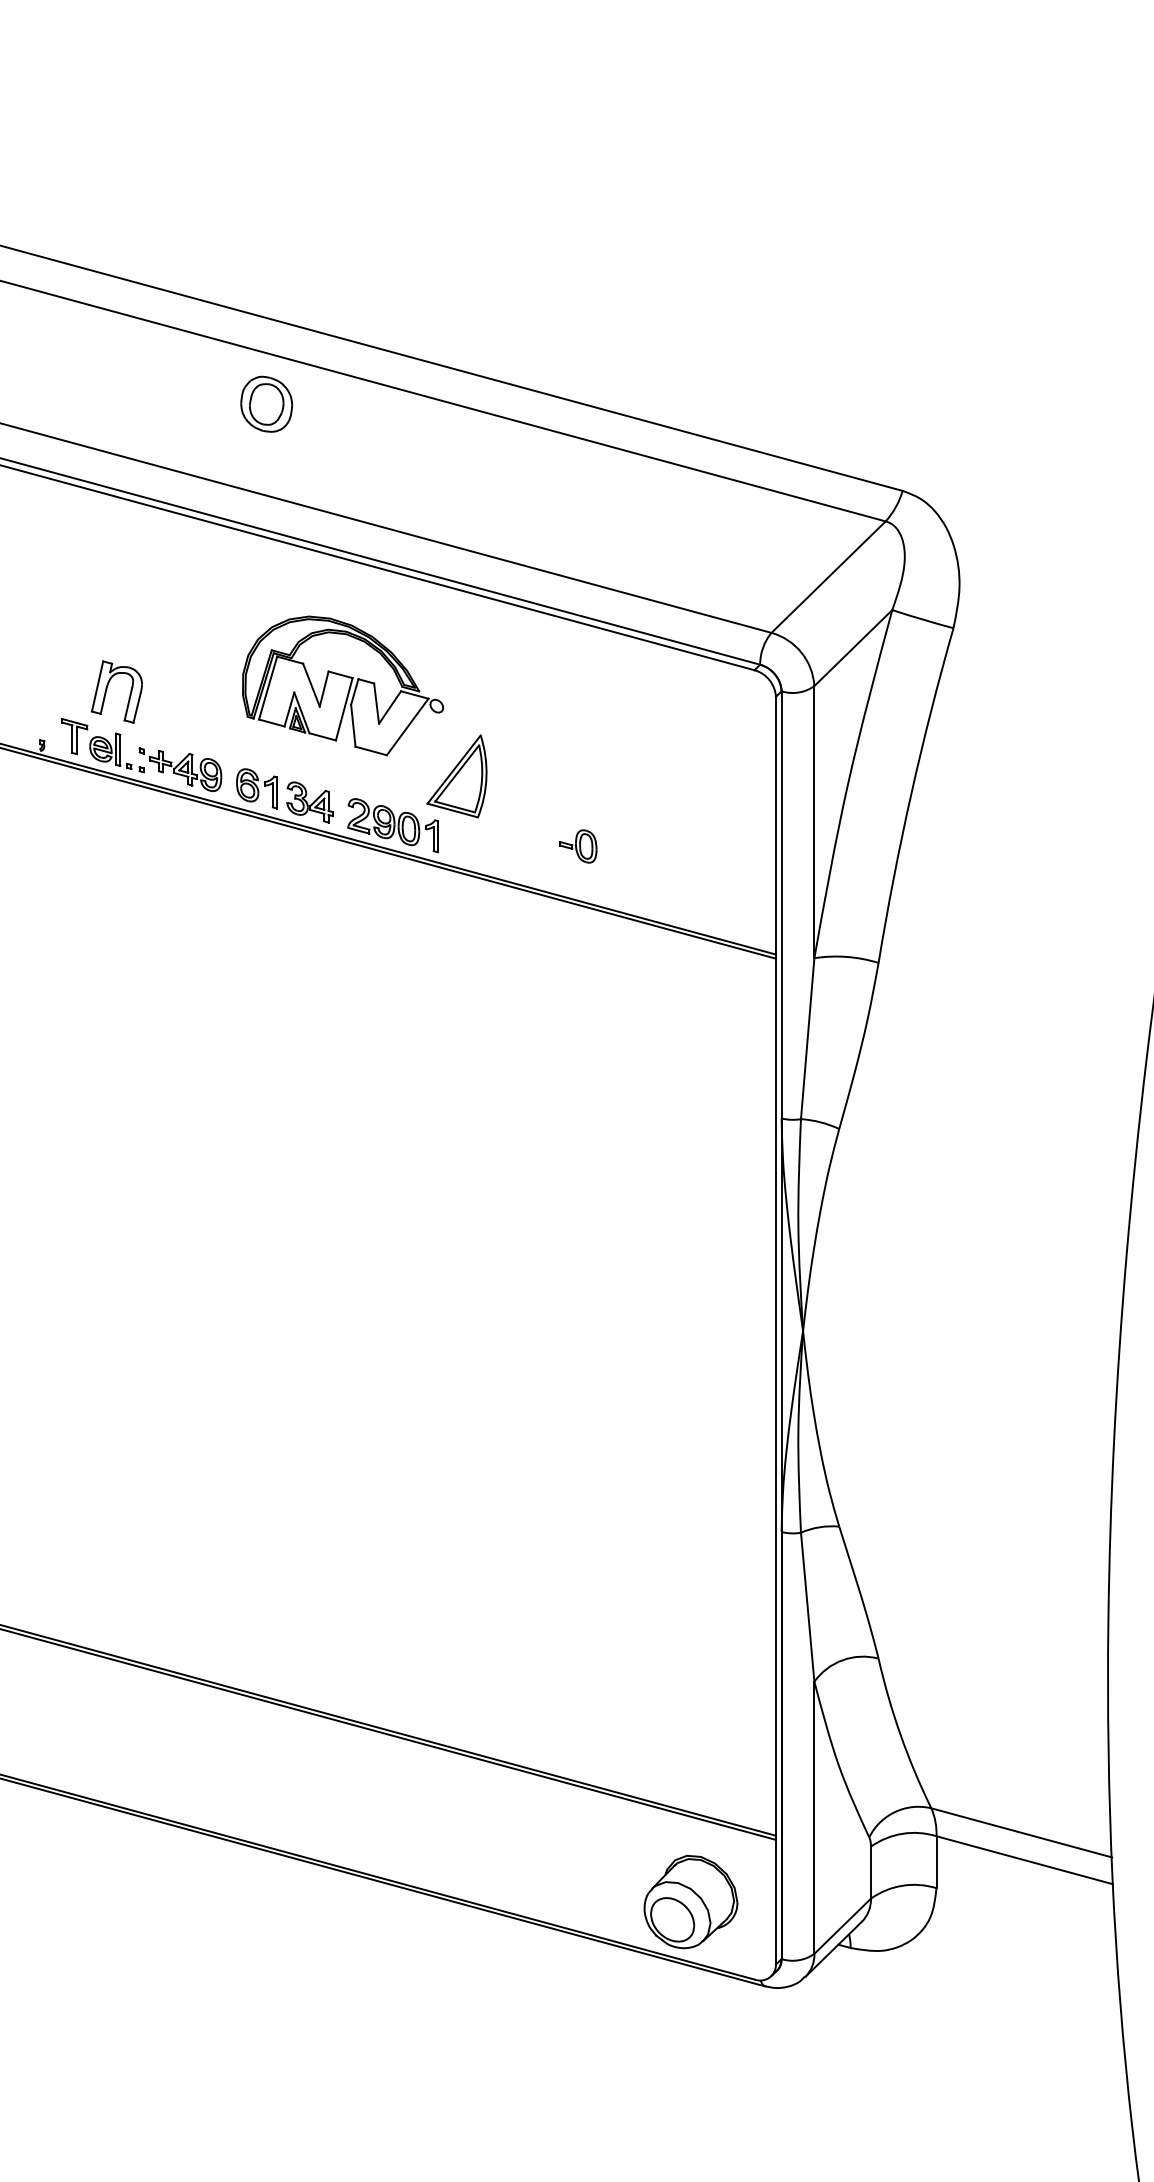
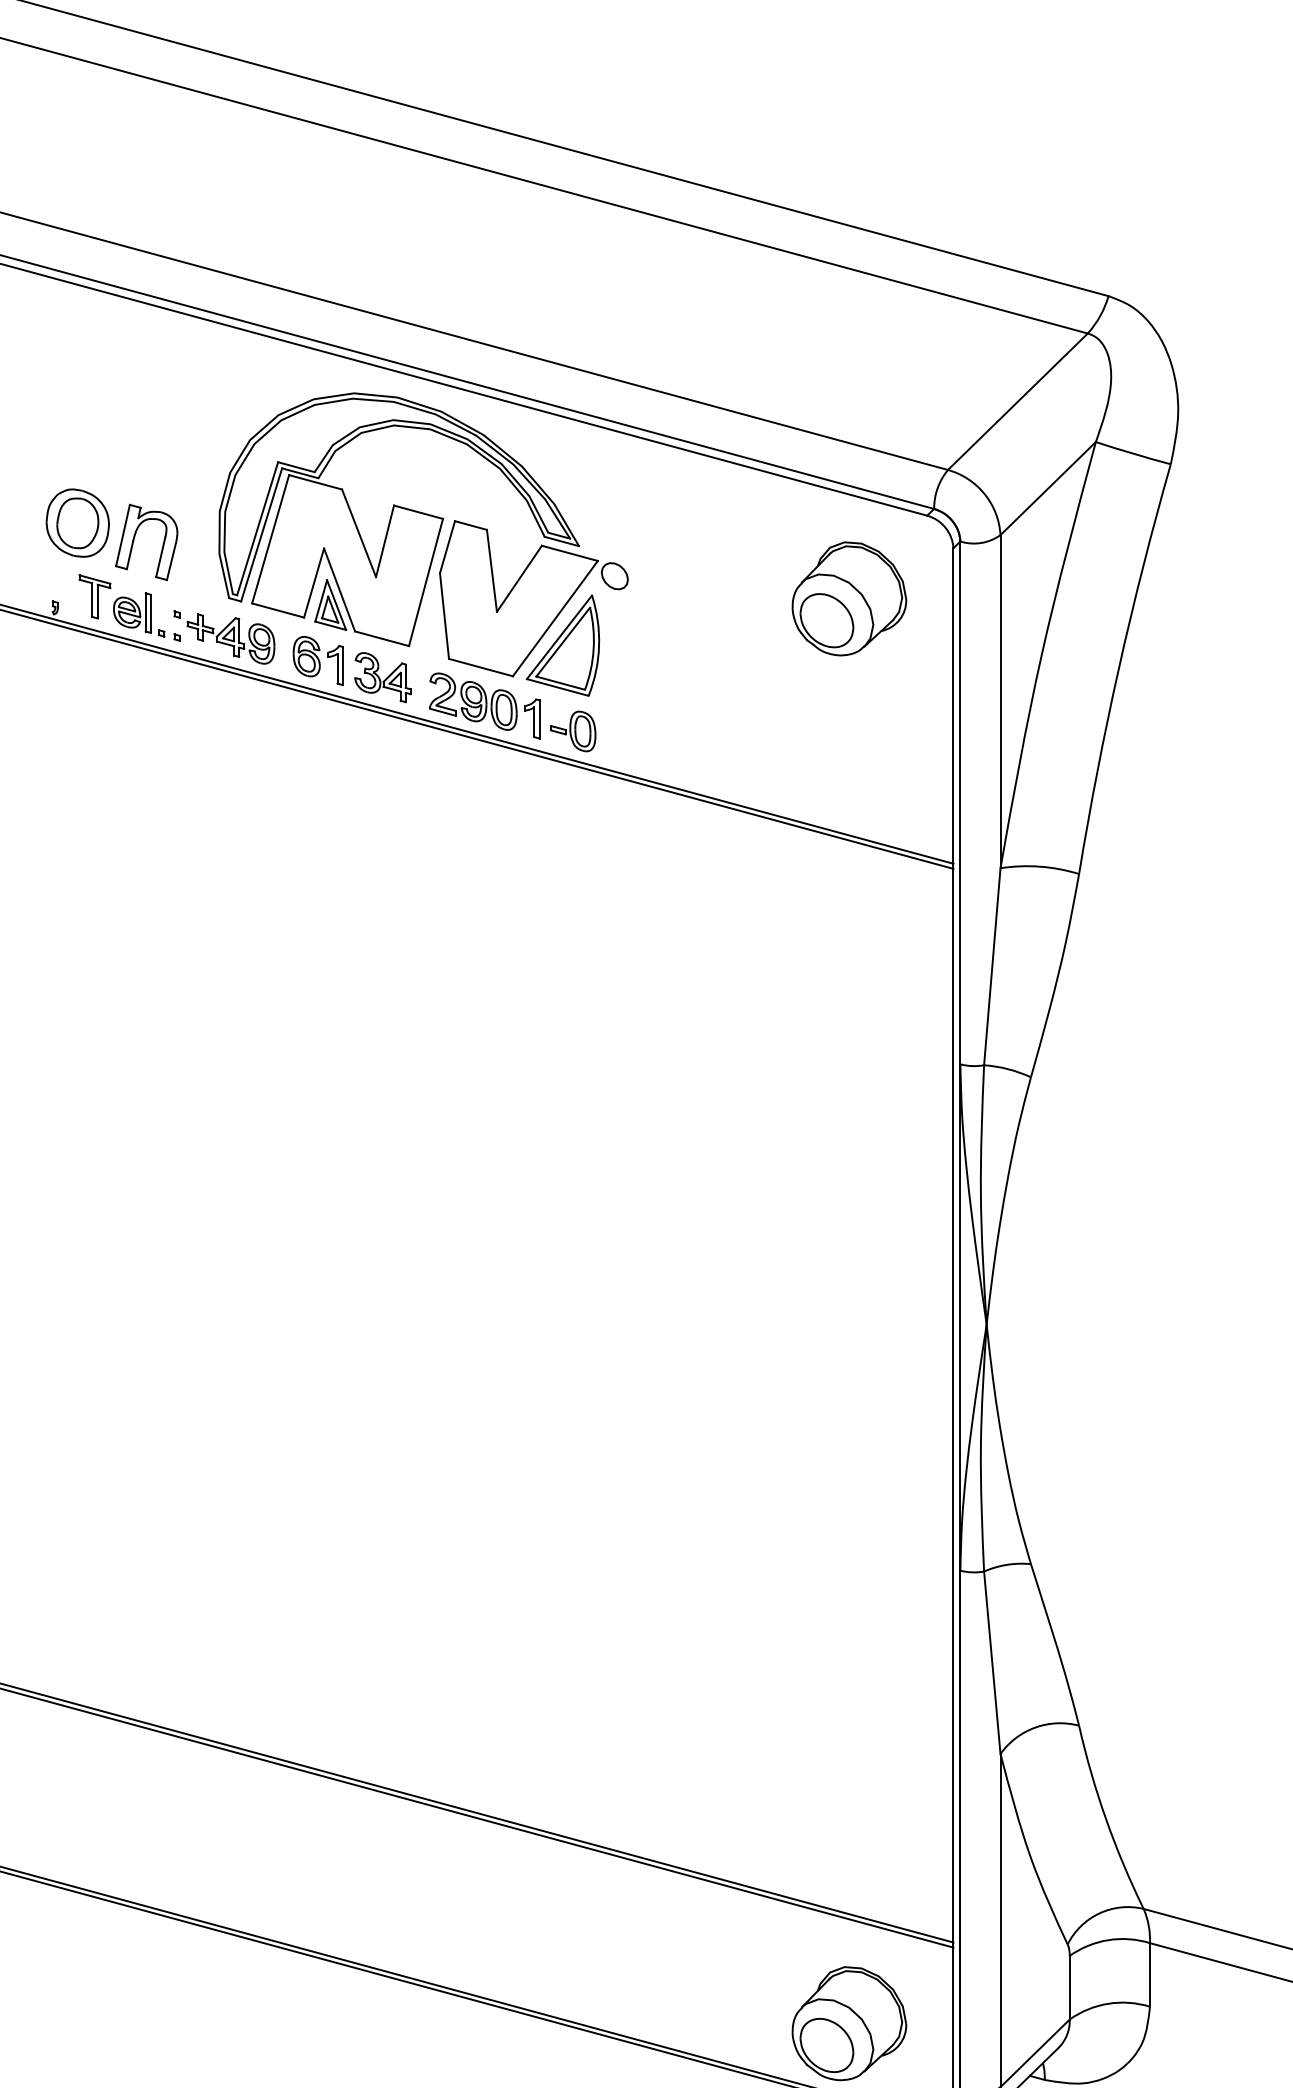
part: (266, 403) -> (77, 522), moved
part: (342, 685) -> (422, 534), size x1.67
part: (690, 738) -> (848, 599), added
part: (578, 846) -> (573, 731), moved

